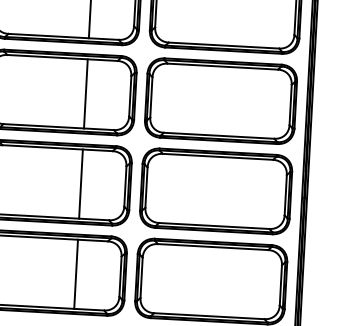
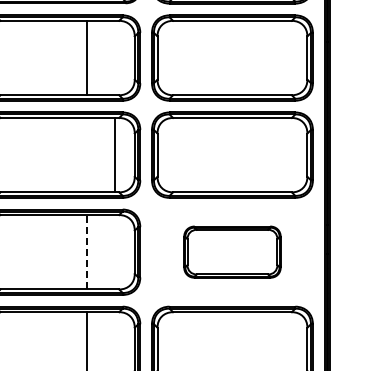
line: (86, 93) -> (115, 154), moved
line: (81, 183) -> (87, 251), solid -> dashed
part: (216, 190) -> (232, 251), size x0.6

